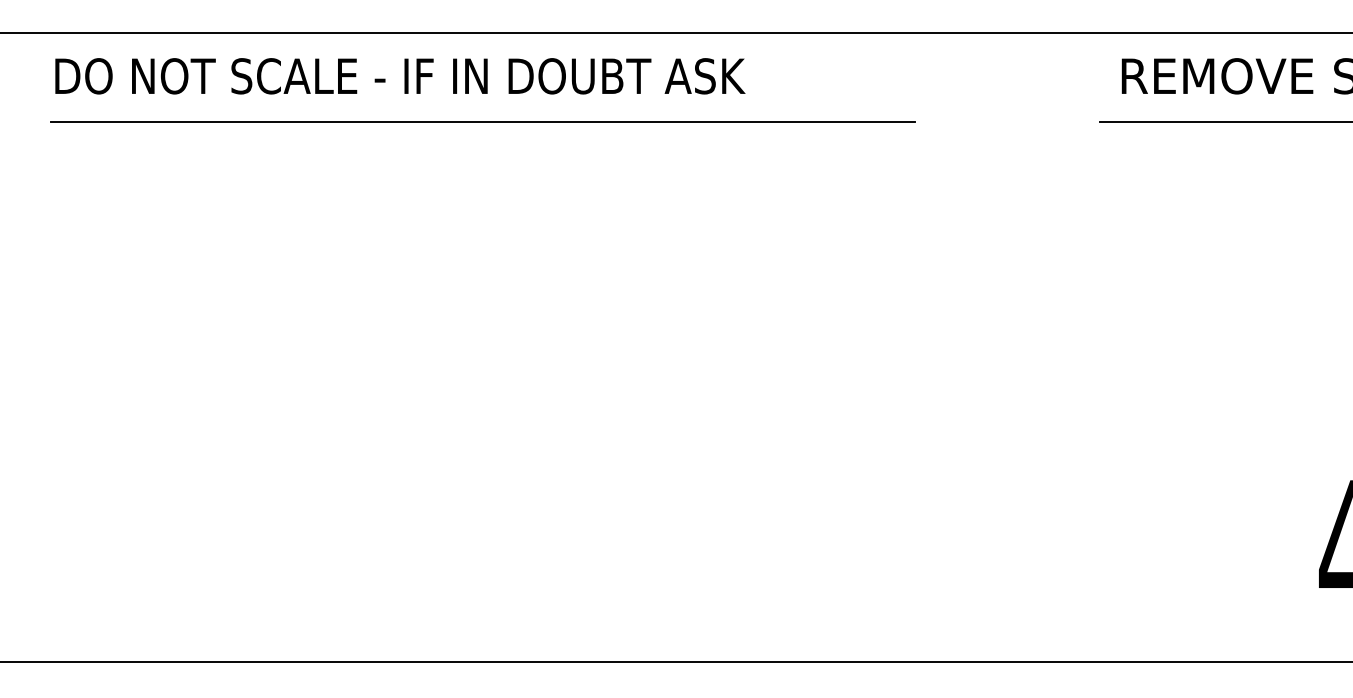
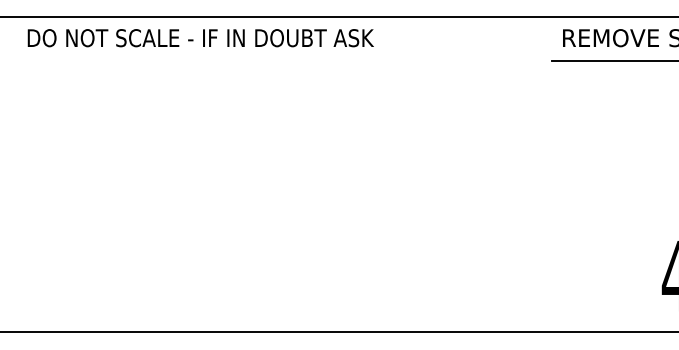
line: (483, 120) -> (242, 60), removed

